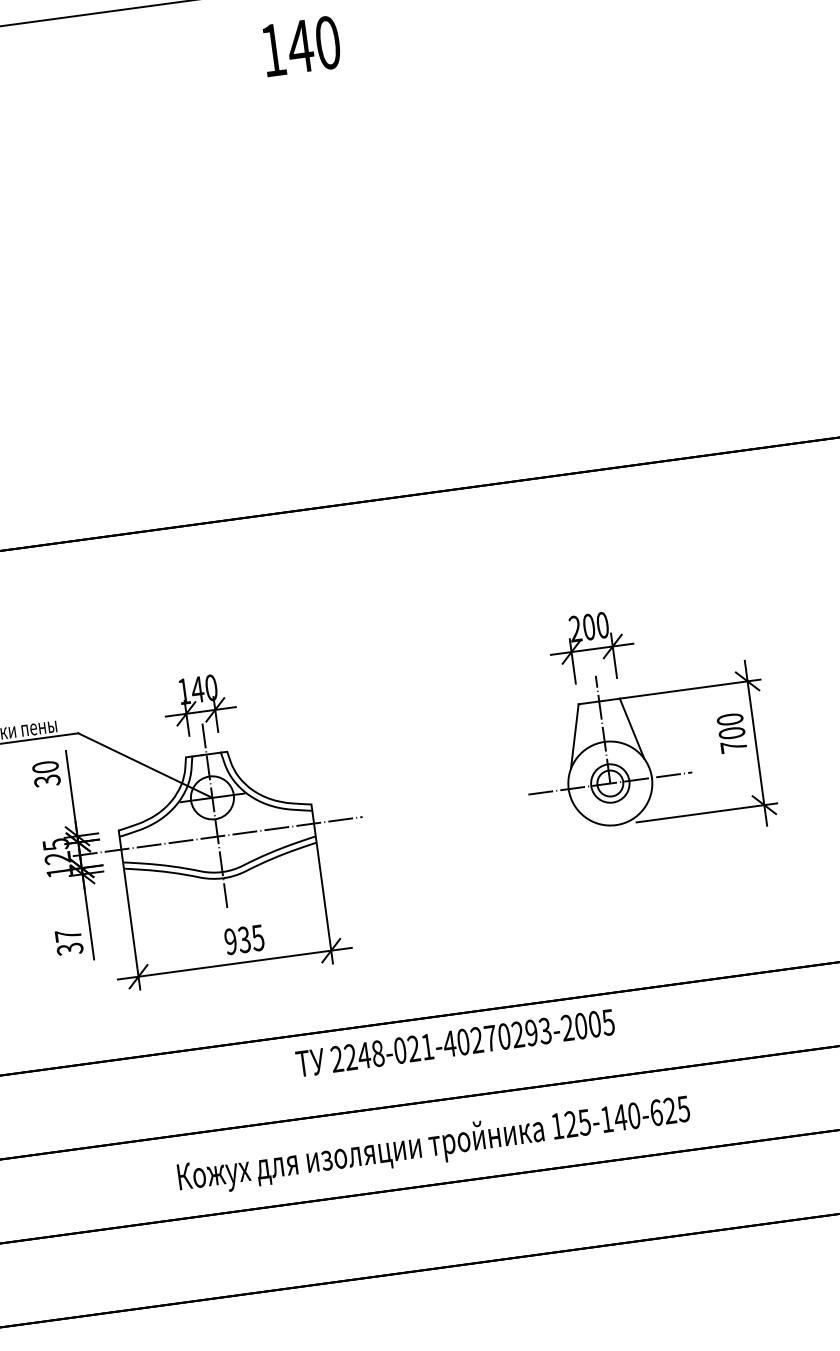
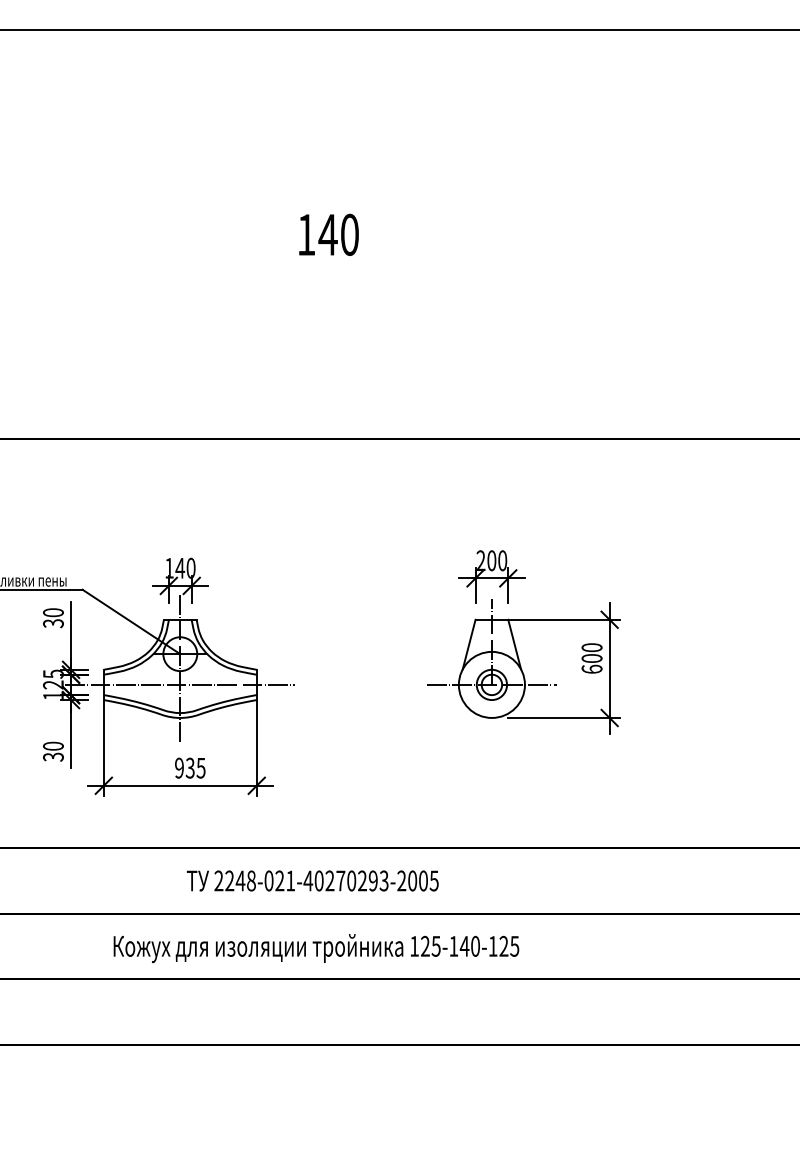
text: (300, 45) -> (328, 234), moved
text: (733, 745) -> (591, 668), 700 -> 600
text: (68, 934) -> (53, 745), 37 -> 30
text: (454, 1042) -> (312, 880), moved
text: (655, 1111) -> (492, 945), 125-140-625 -> 125-140-125

